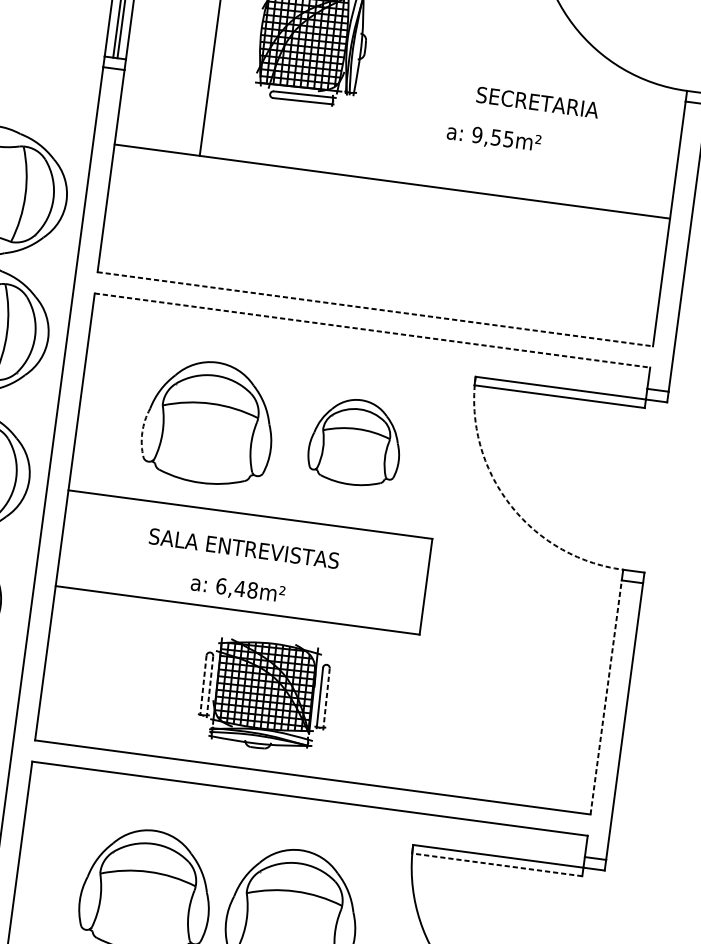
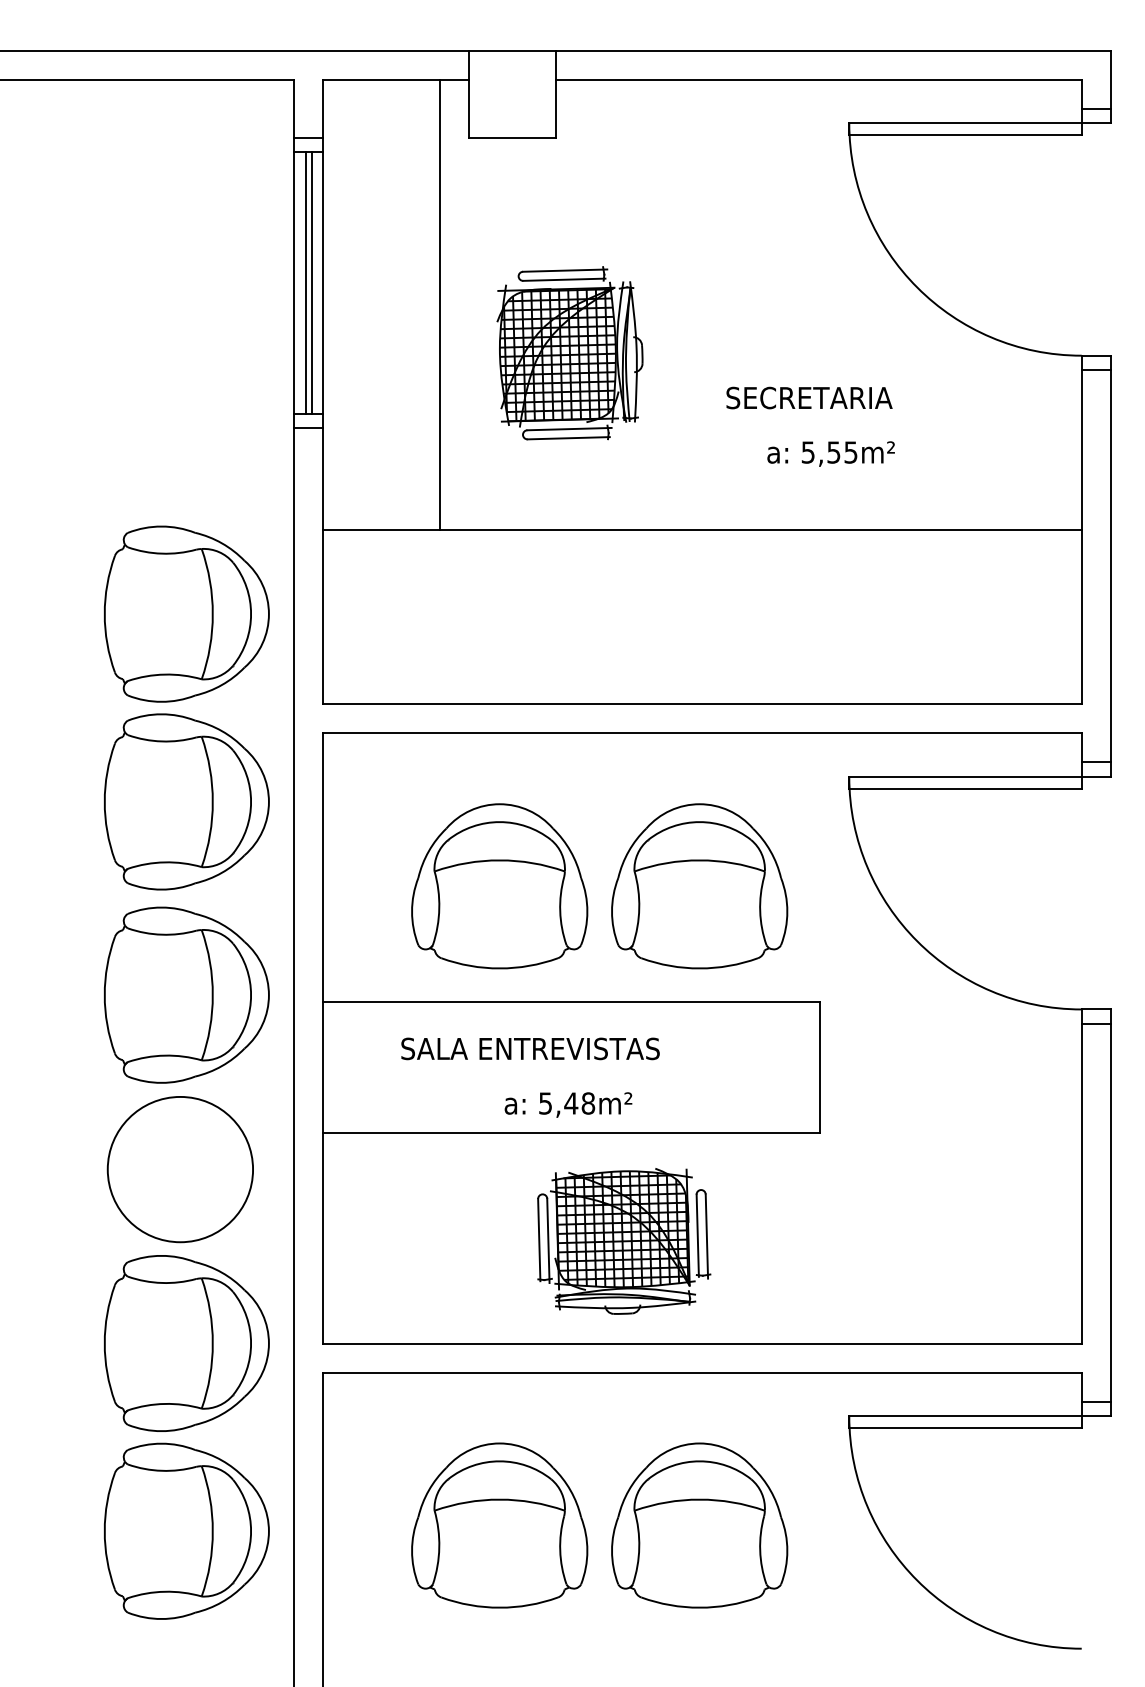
text: (537, 102) -> (809, 397), moved
text: (476, 135) -> (807, 452), 9,55m² -> 5,55m²
line: (376, 309) -> (703, 704), dashed -> solid
line: (373, 330) -> (703, 733), dashed -> solid
arc: (142, 432) -> (412, 911), dashed -> solid
part: (355, 442) -> (699, 886), size x1.43
arc: (509, 503) -> (917, 941), dashed -> solid
text: (244, 548) -> (530, 1048), moved
text: (221, 586) -> (545, 1103), 6,48m² -> 5,48m²
line: (203, 685) -> (539, 1240), dashed -> solid
line: (210, 686) -> (548, 1240), dashed -> solid
line: (606, 697) -> (1081, 1183), dashed -> solid
line: (326, 699) -> (706, 1236), dashed -> solid
line: (497, 864) -> (965, 1427), dashed -> solid

